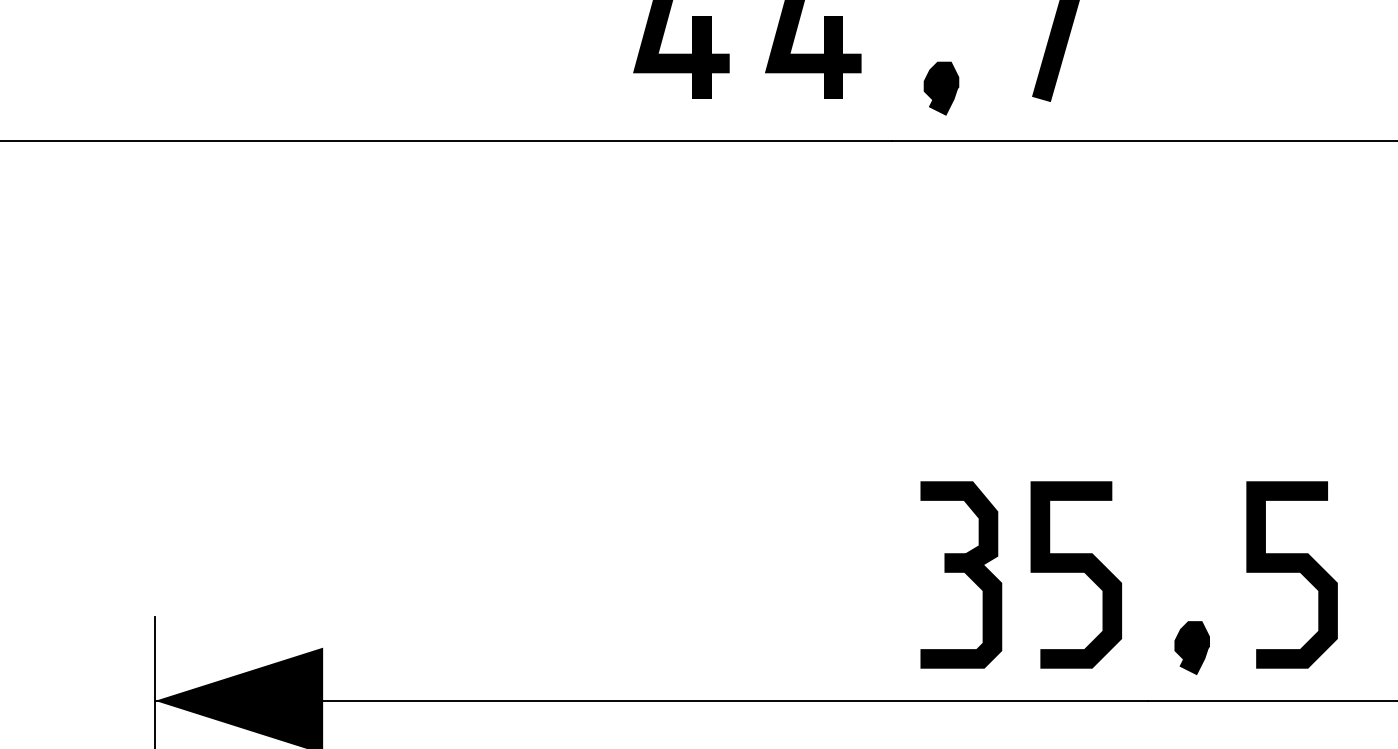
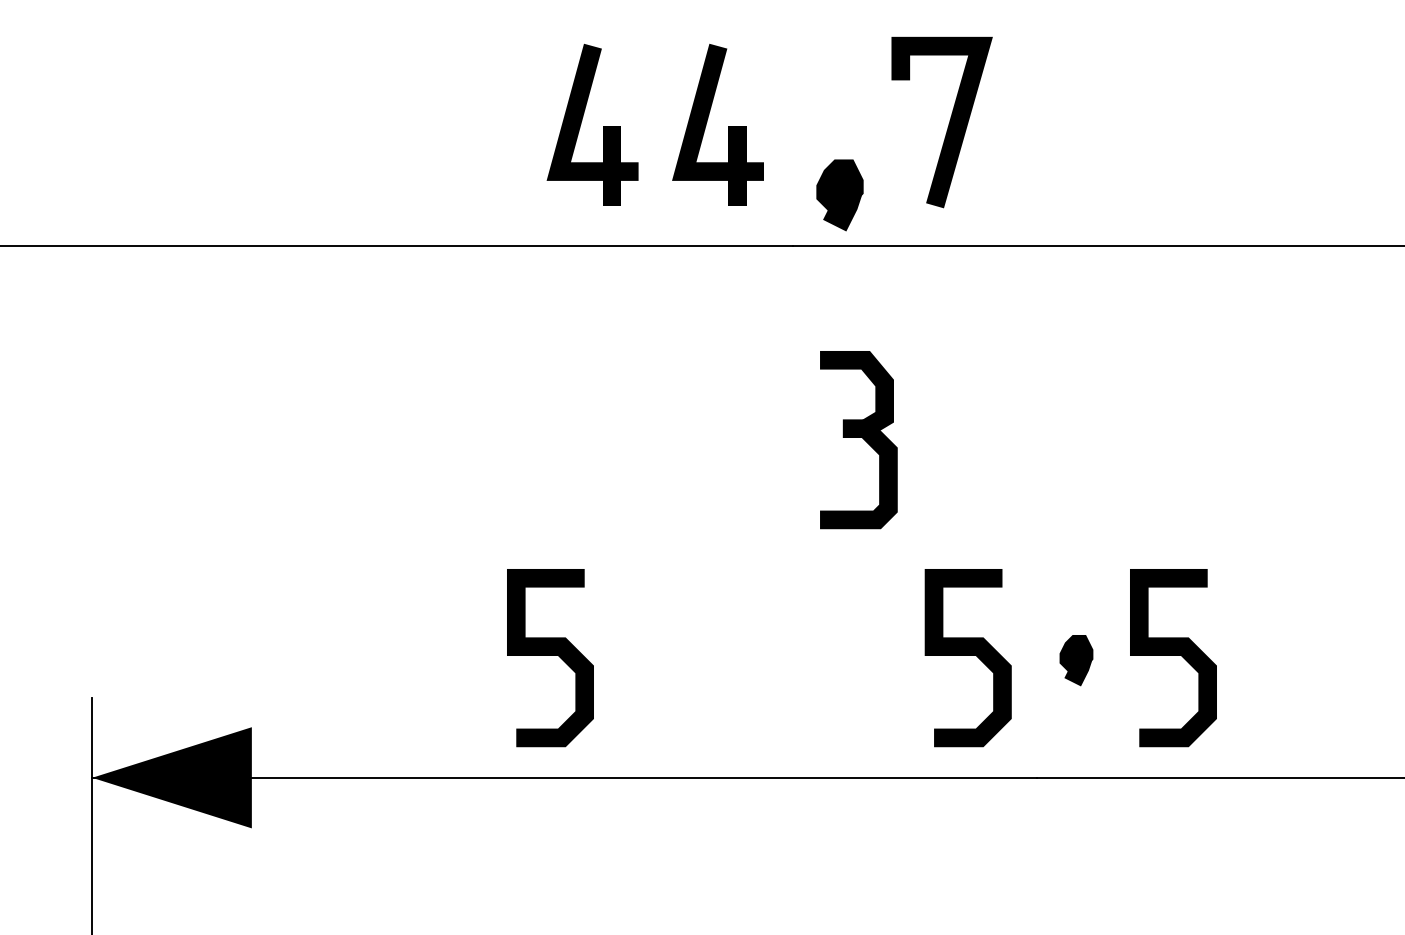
part: (940, 88) -> (839, 195), size x1.4
curve: (637, 572) -> (550, 655), added
part: (960, 575) -> (858, 440), moved
part: (1192, 647) -> (1076, 660), moved

